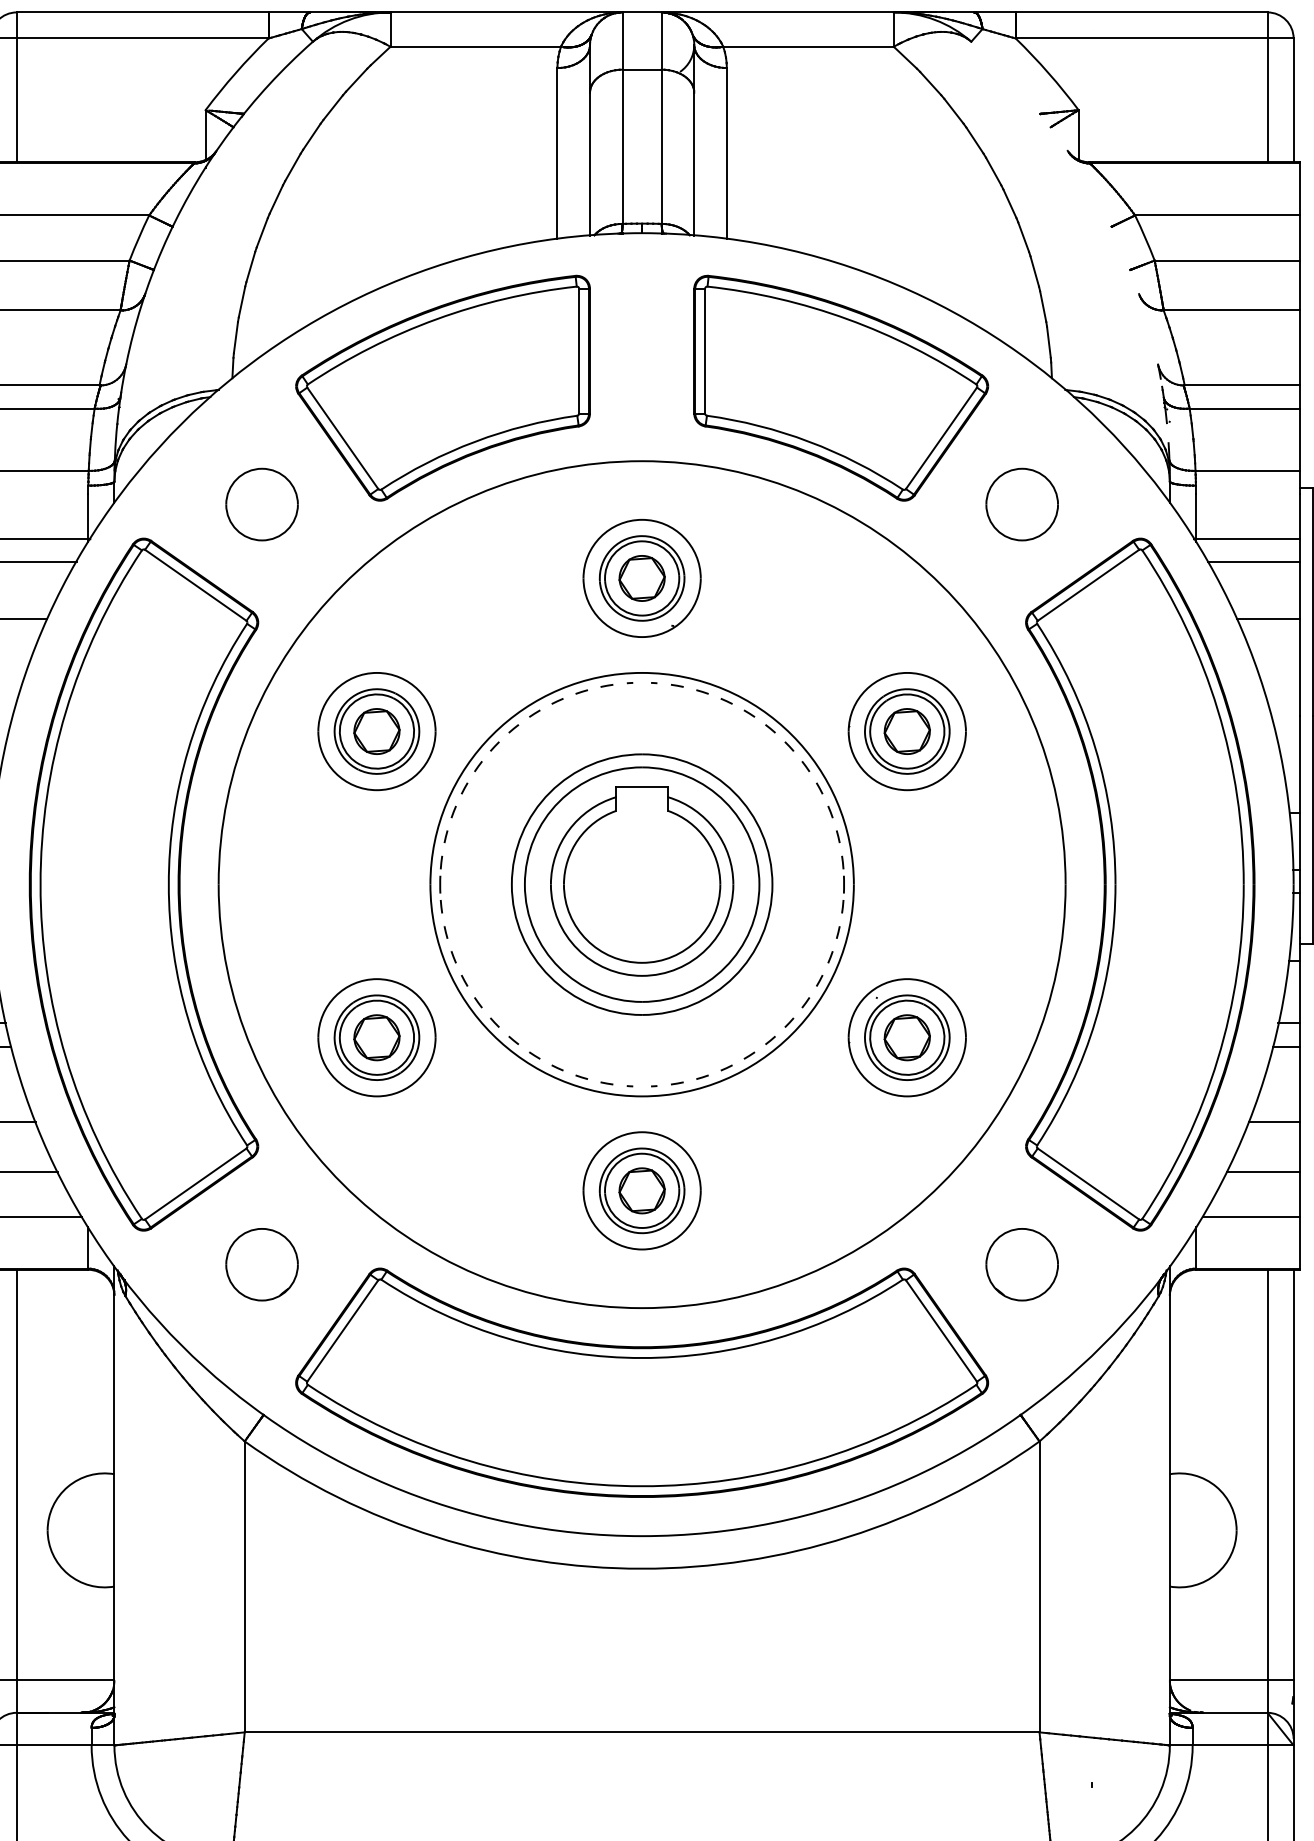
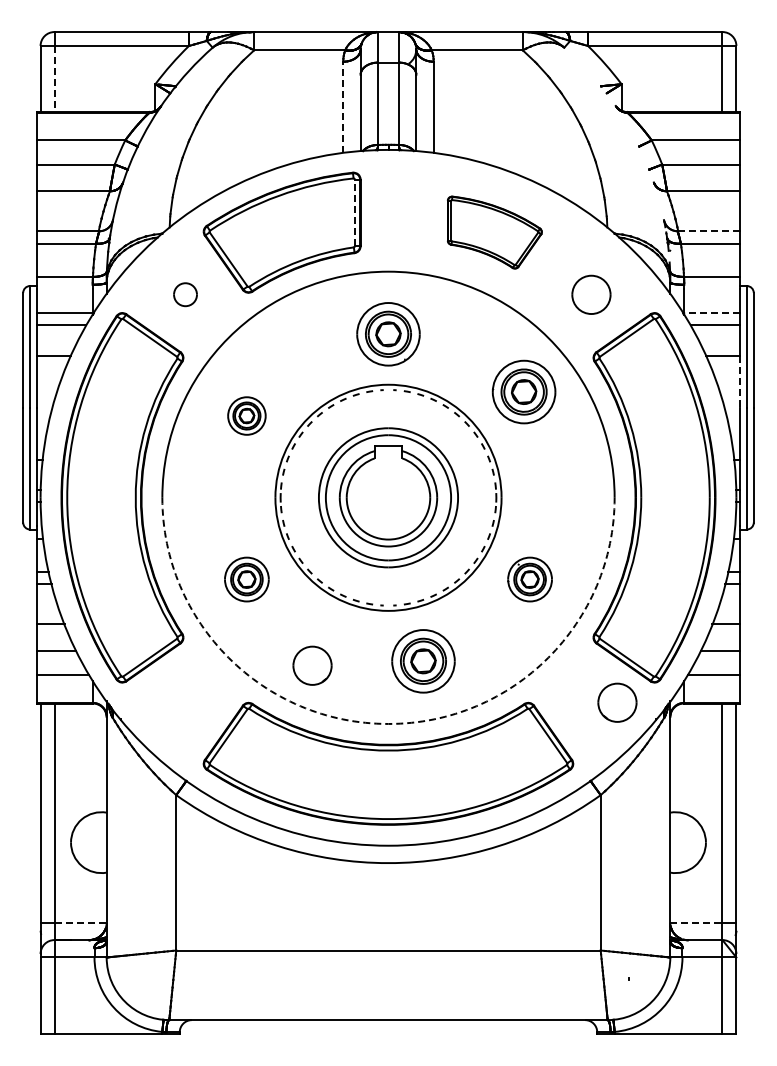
line: (16, 101) -> (54, 79), solid -> dashed
line: (557, 153) -> (343, 107), solid -> dashed
line: (578, 350) -> (354, 212), solid -> dashed
line: (1243, 385) -> (709, 231), solid -> dashed
part: (840, 387) -> (494, 232), size x0.6
part: (262, 503) -> (185, 294), size x0.6
line: (1248, 539) -> (712, 313), solid -> dashed
line: (1299, 666) -> (739, 381), solid -> dashed
part: (376, 730) -> (246, 415), size x0.6
part: (906, 730) -> (523, 391), moved
part: (376, 1037) -> (246, 579), size x0.7
part: (906, 1037) -> (529, 579), size x0.7
part: (642, 1191) -> (423, 661), moved
part: (262, 1264) -> (312, 665), moved
part: (1022, 1264) -> (617, 702), moved
arc: (642, 1307) -> (388, 723), solid -> dashed
line: (67, 1679) -> (81, 922), solid -> dashed
line: (1218, 1679) -> (696, 922), solid -> dashed

